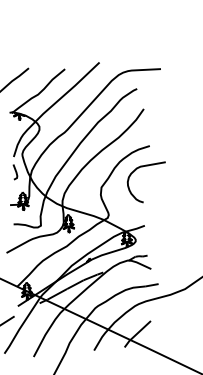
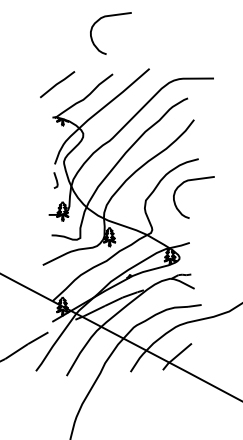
curve: (56, 15) -> (106, 17), added

